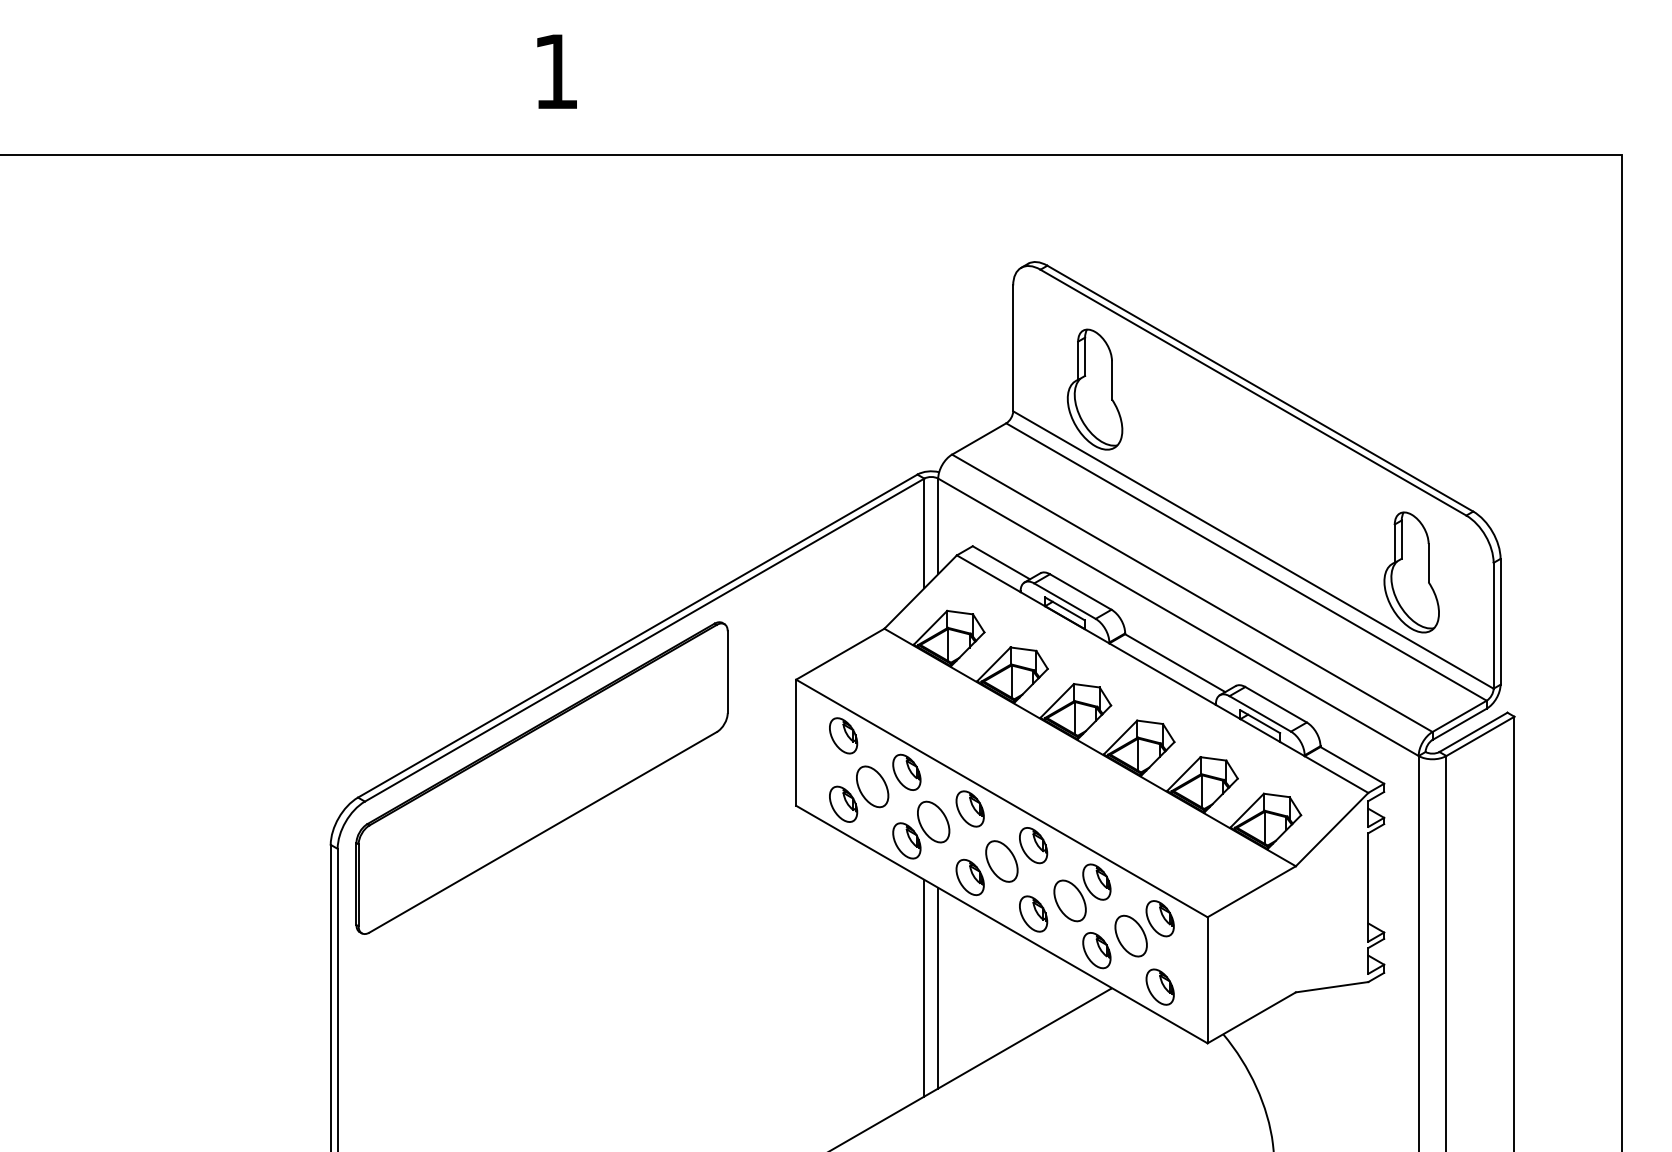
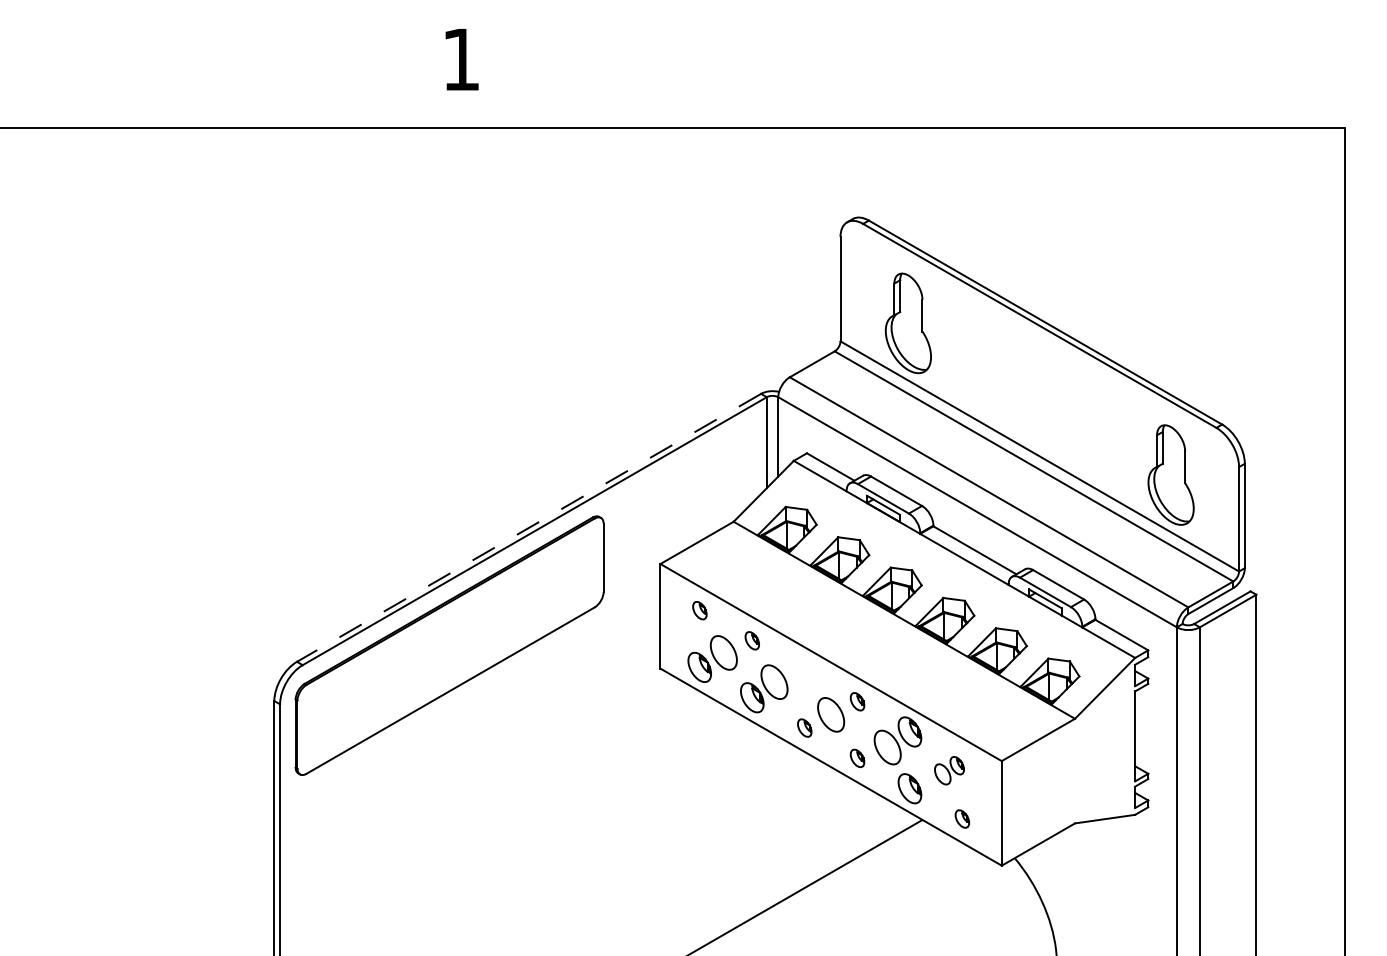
line: (637, 636) -> (528, 528), solid -> dashed
part: (843, 735) -> (699, 610), size x0.6
part: (906, 771) -> (751, 640), size x0.6
part: (969, 808) -> (804, 670), removed
part: (1033, 845) -> (857, 701), size x0.6
part: (969, 877) -> (804, 728), size x0.6
part: (1033, 913) -> (857, 757), size x0.6
part: (1144, 928) -> (949, 770), size x0.6
part: (1159, 986) -> (961, 818), size x0.6
line: (924, 987) -> (766, 819), removed
line: (938, 987) -> (778, 819), removed

